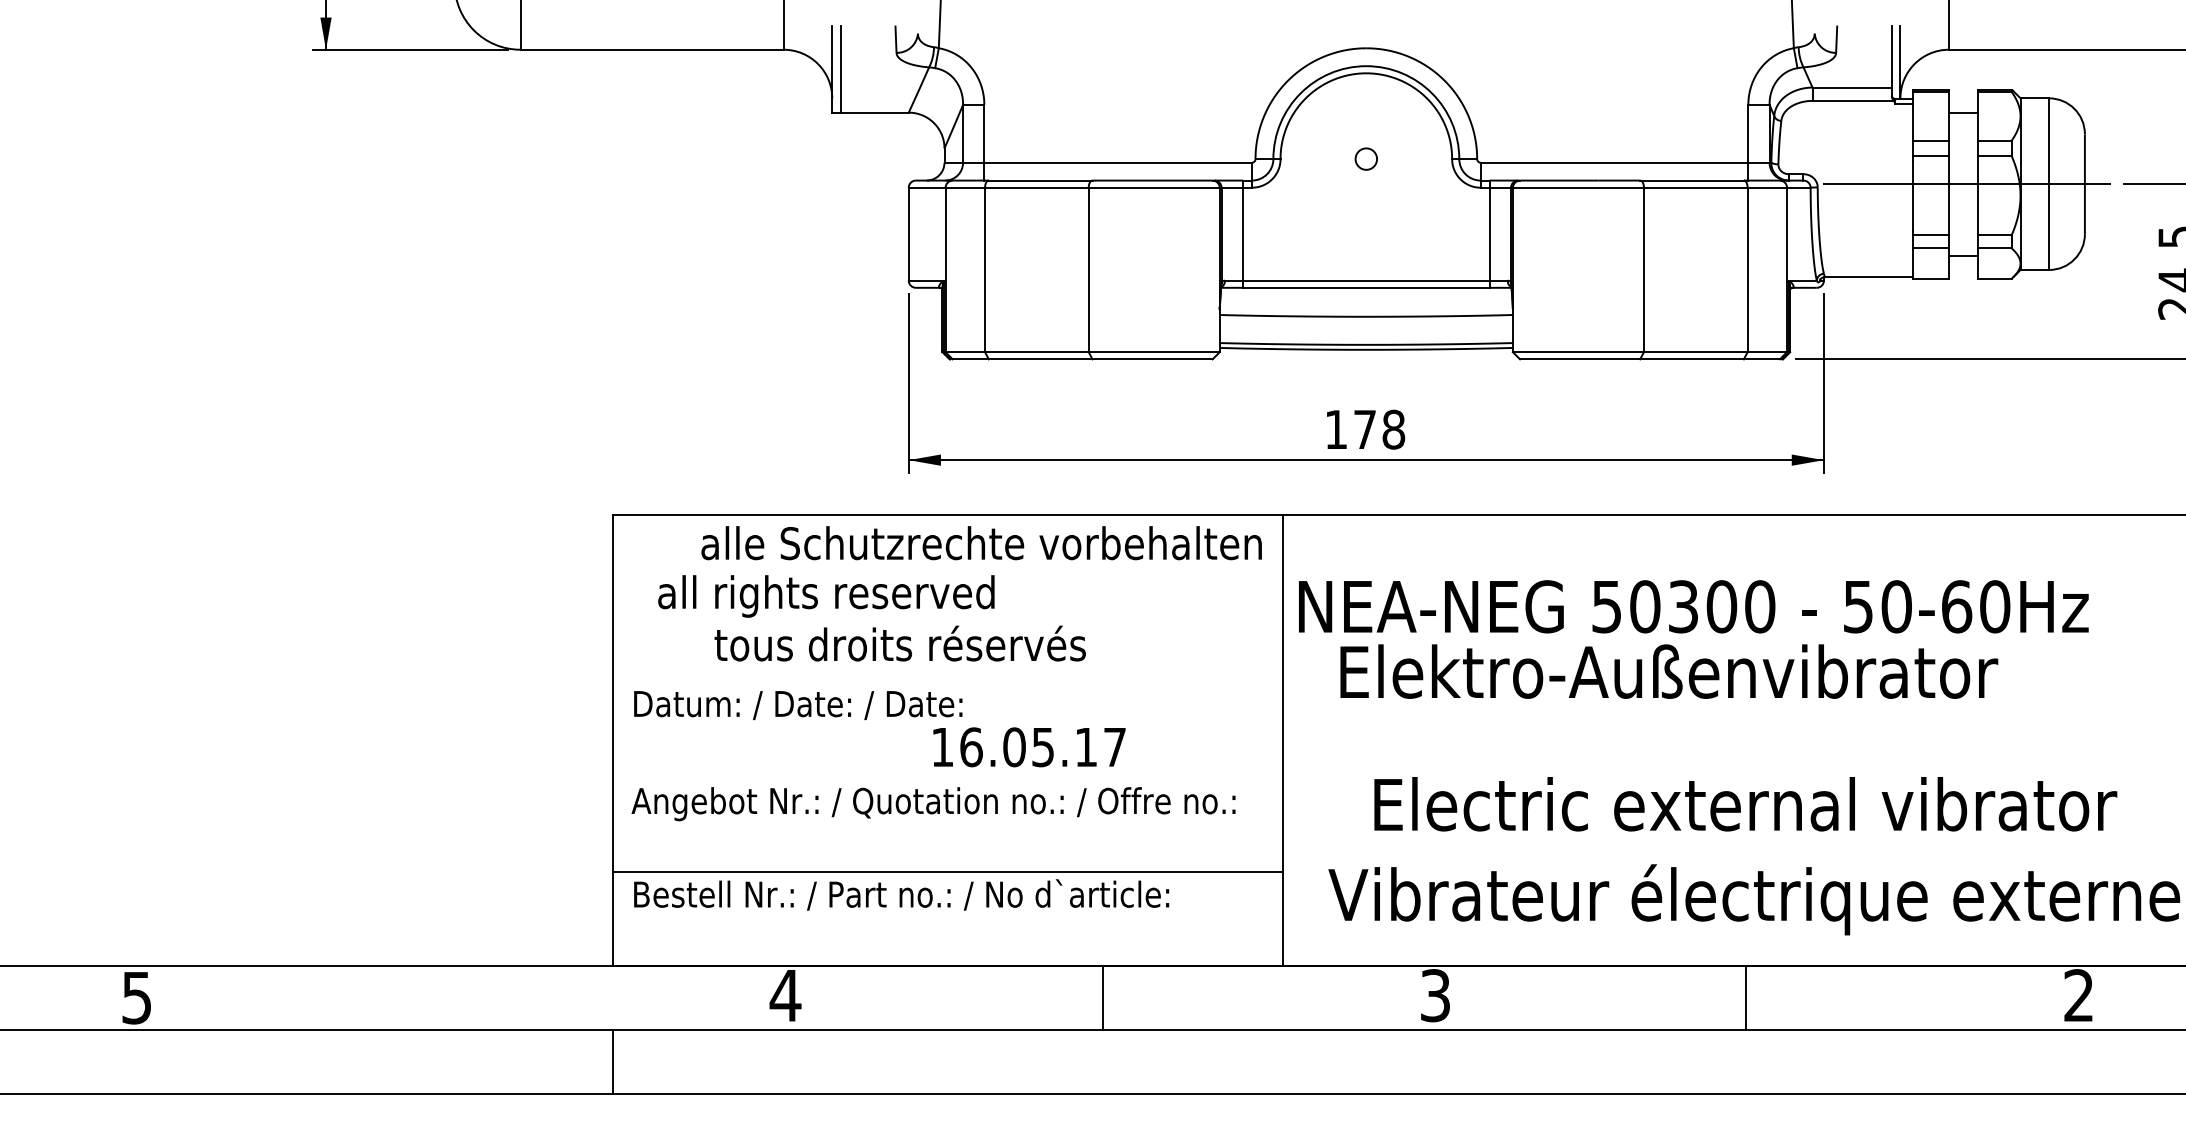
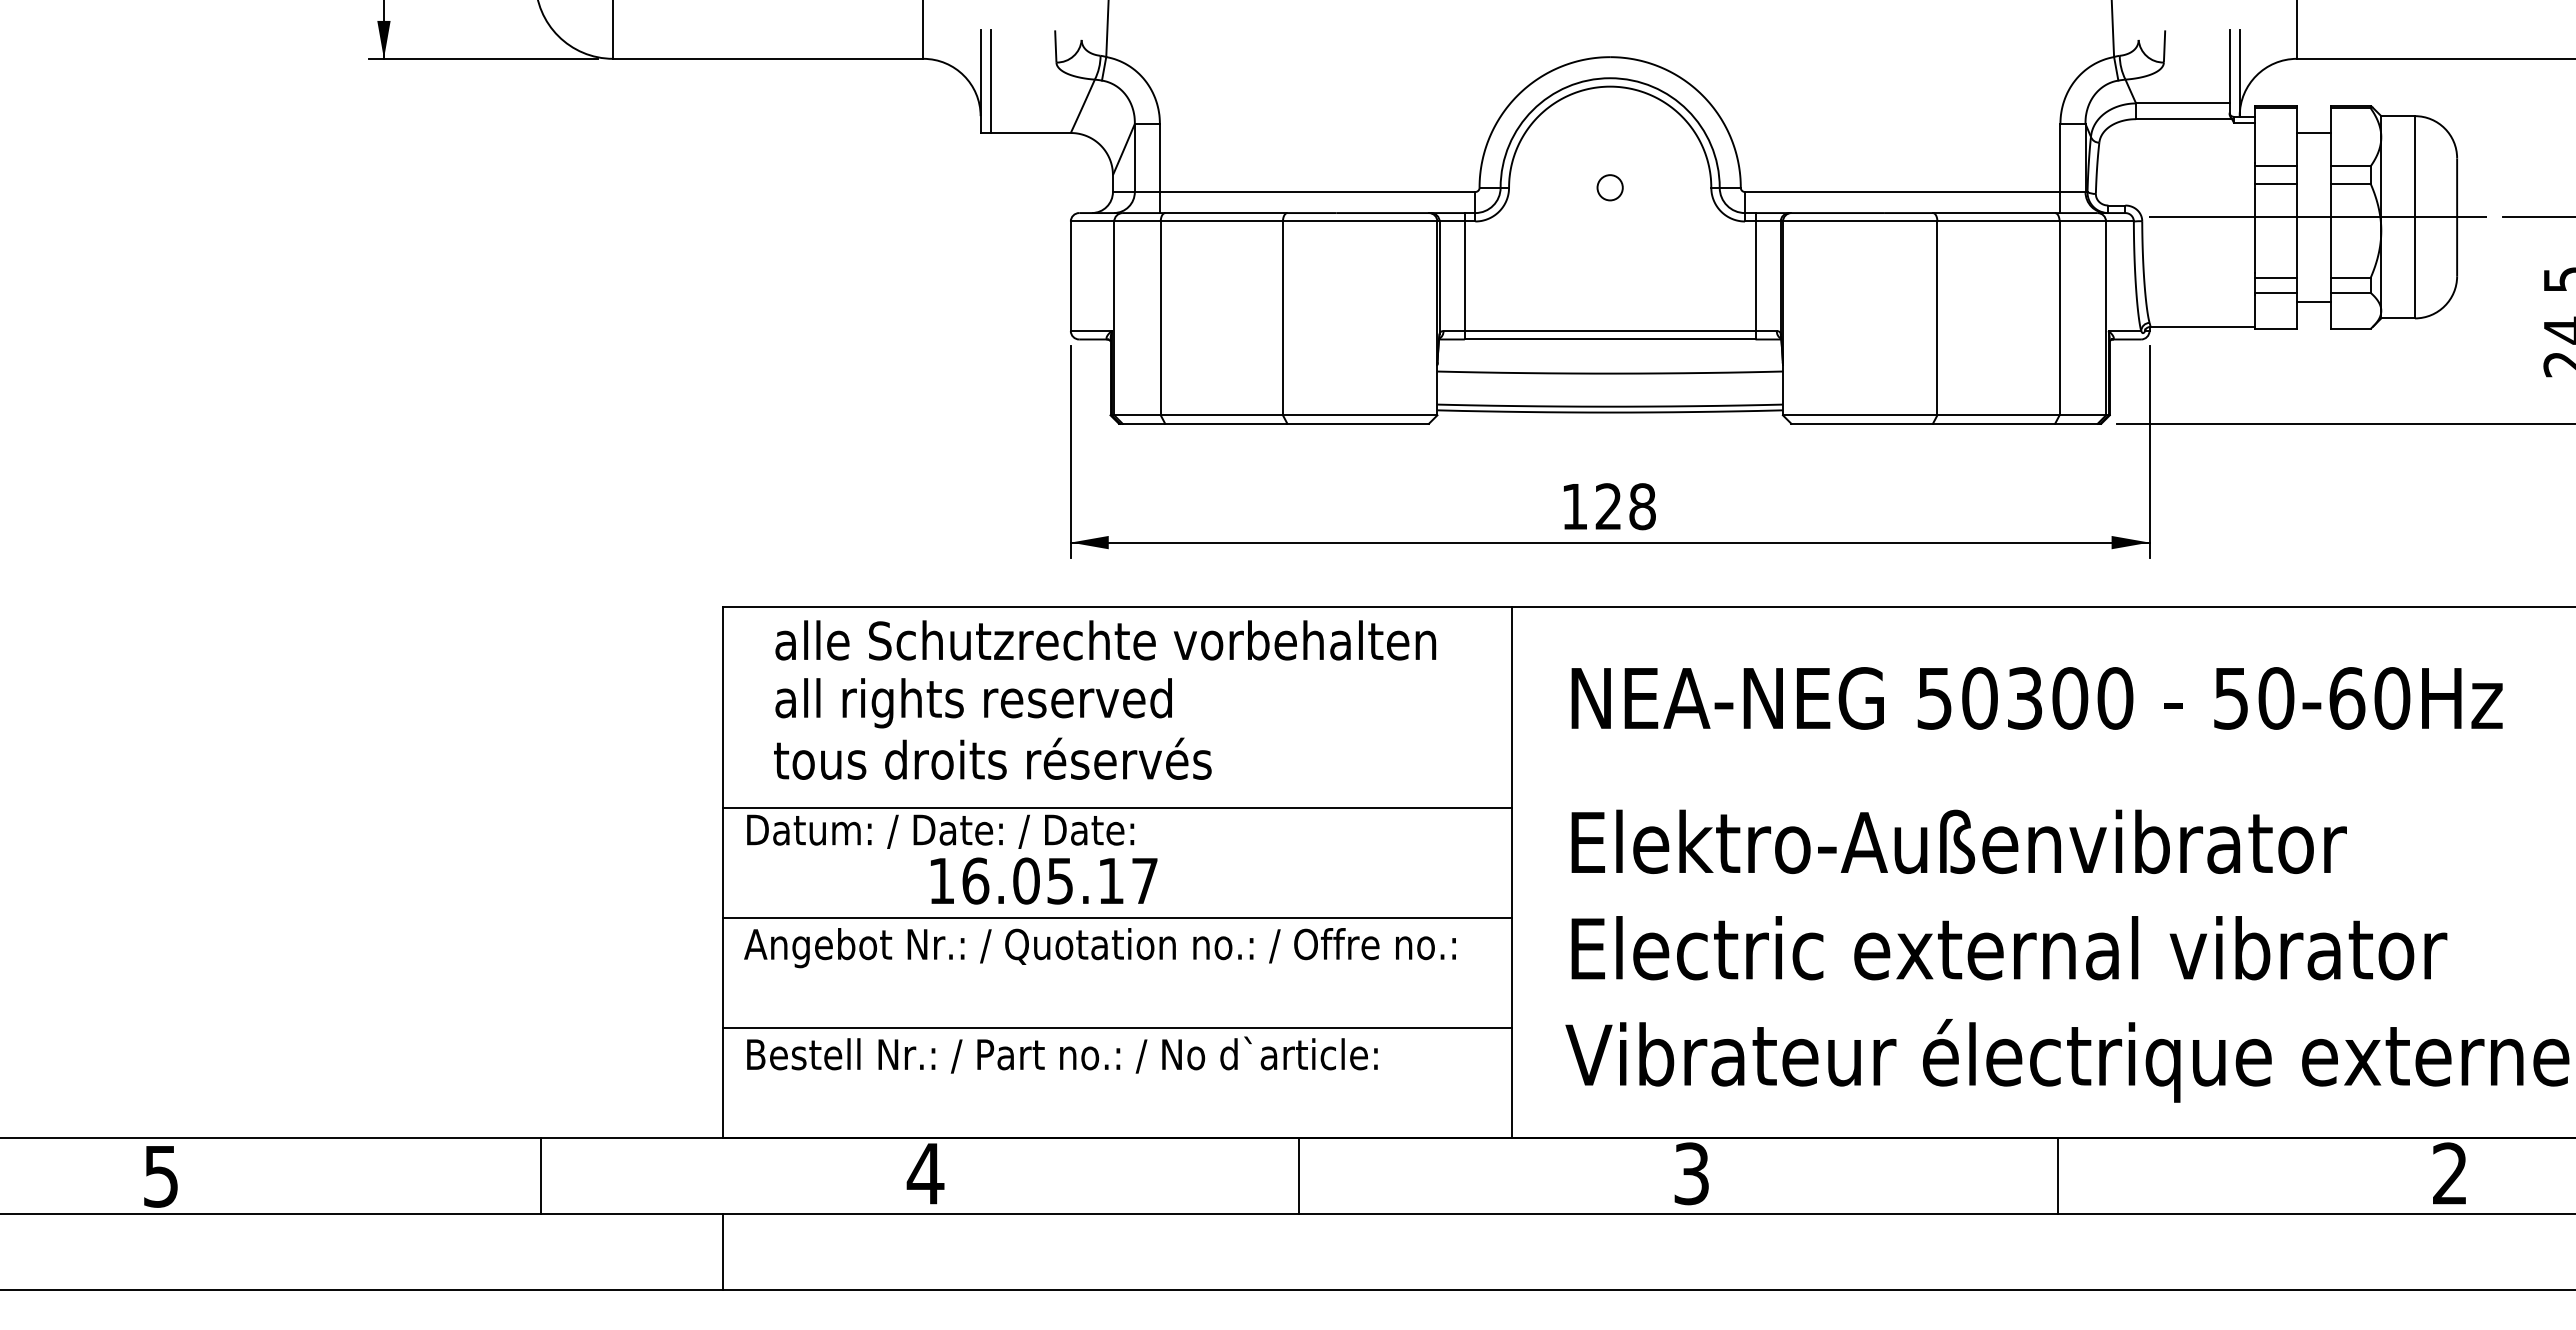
text: (1364, 429) -> (1608, 506), 178 -> 128
text: (981, 543) -> (1105, 640), moved
text: (1693, 606) -> (2036, 698), moved
text: (899, 643) -> (992, 758), moved
text: (1668, 671) -> (1958, 841), moved
line: (947, 685) -> (1116, 808), added
text: (1028, 746) -> (1043, 880), moved
line: (947, 779) -> (1116, 918), added
text: (1745, 804) -> (2009, 948), moved
line: (458, 997) -> (540, 1176), added

